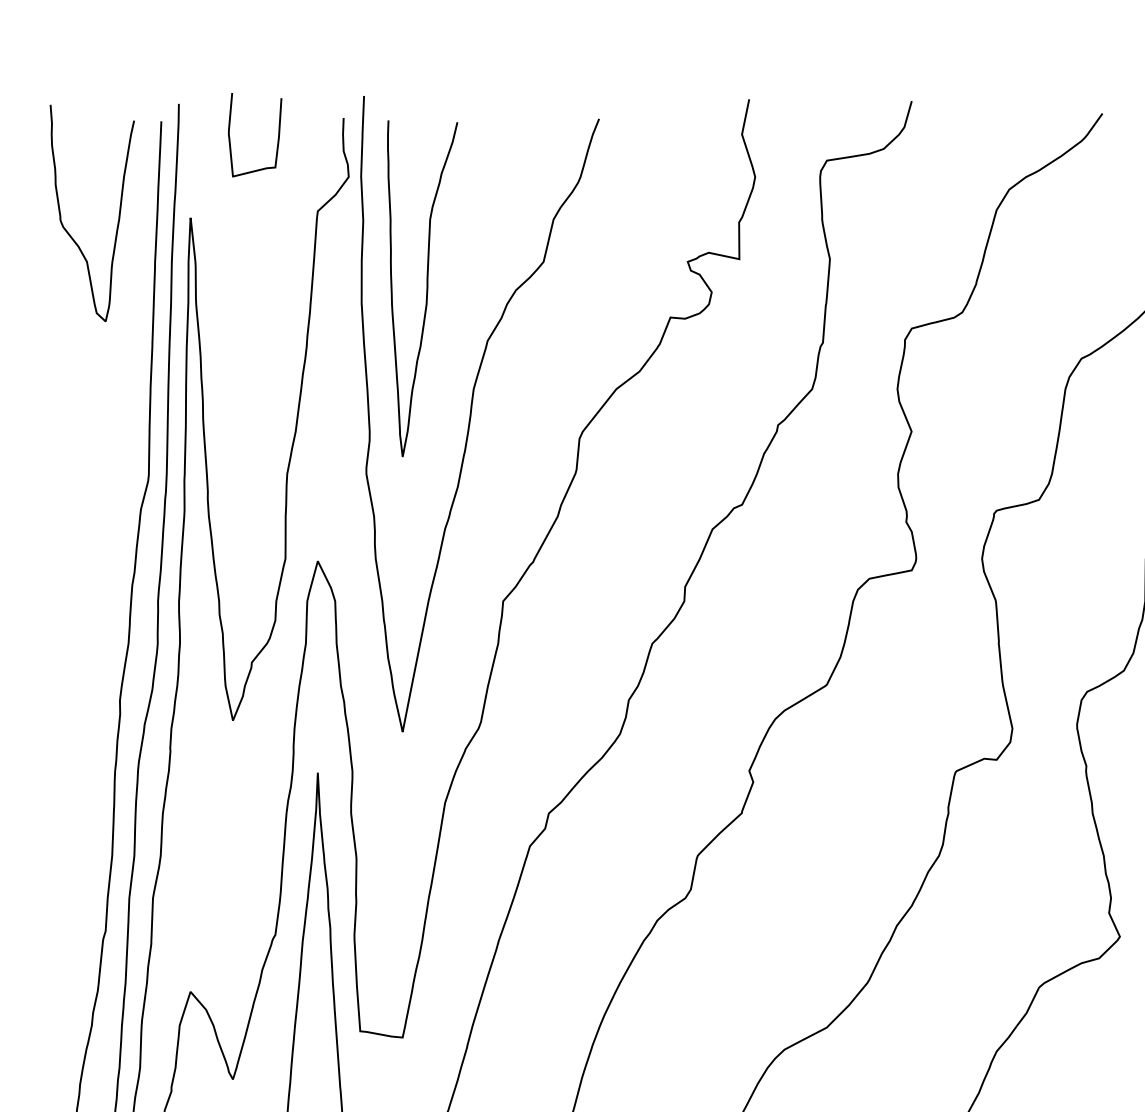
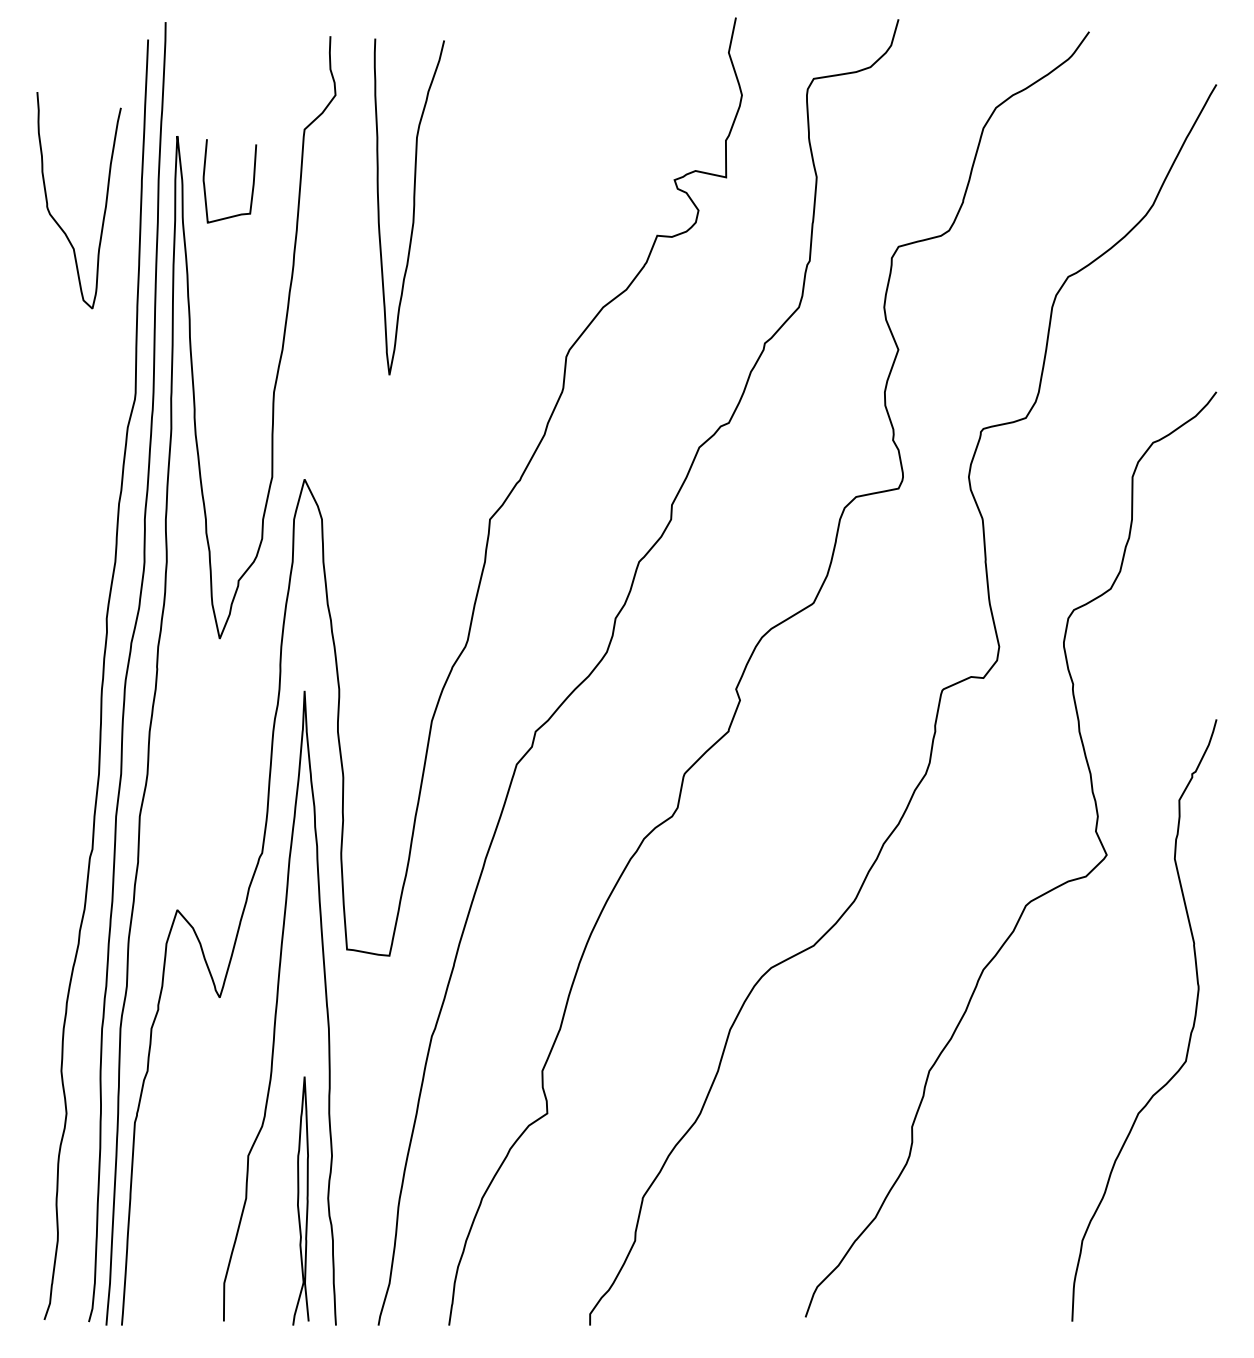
curve: (277, 136) -> (252, 182), moved
curve: (117, 220) -> (104, 207), moved
curve: (471, 414) -> (458, 332), removed

